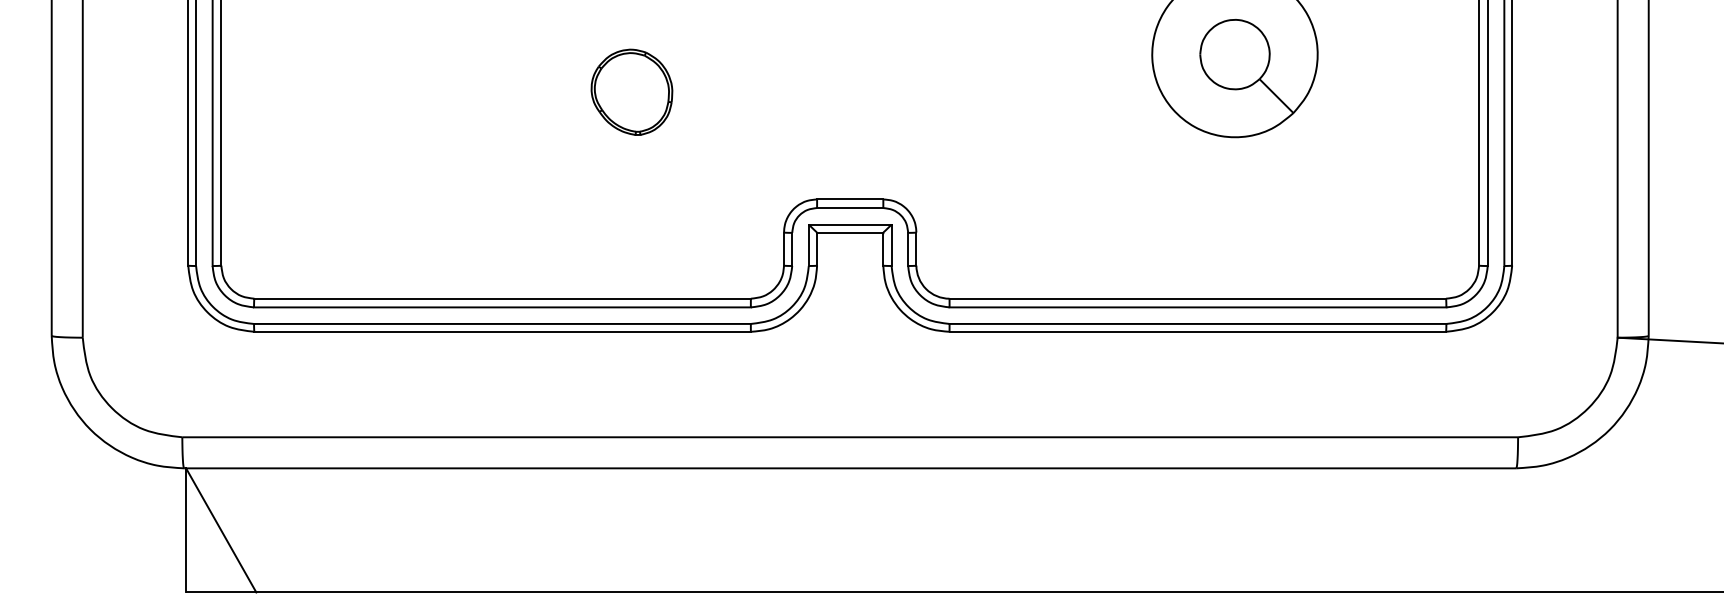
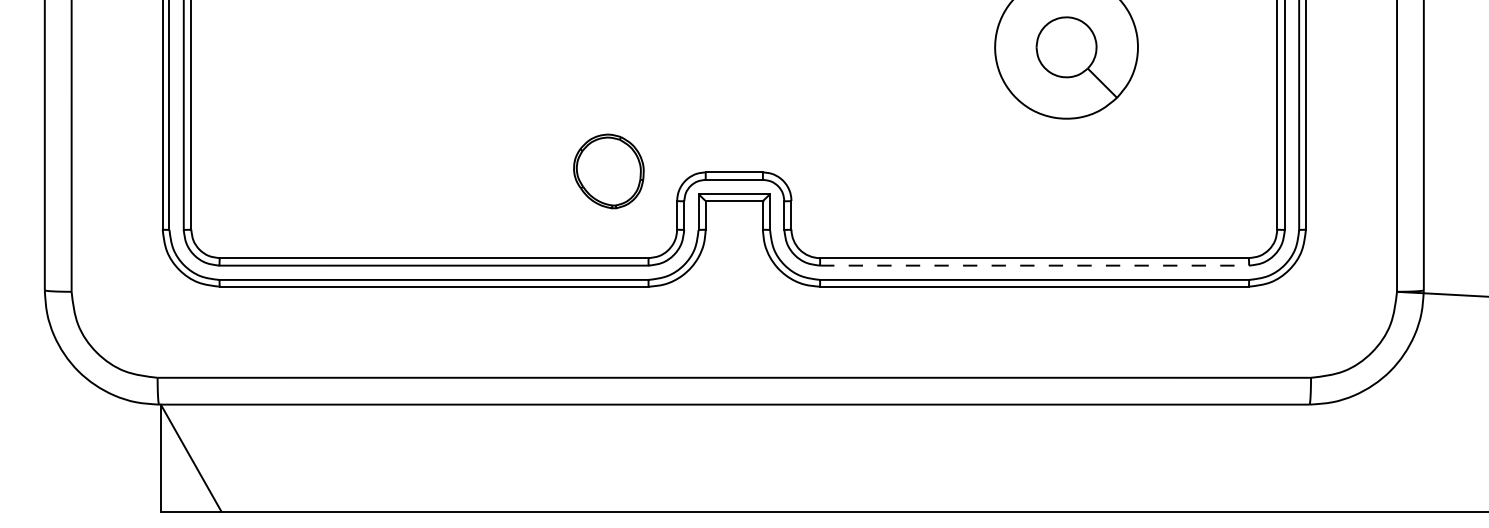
part: (631, 91) -> (608, 170), moved
line: (1198, 307) -> (1035, 265), solid -> dashed

